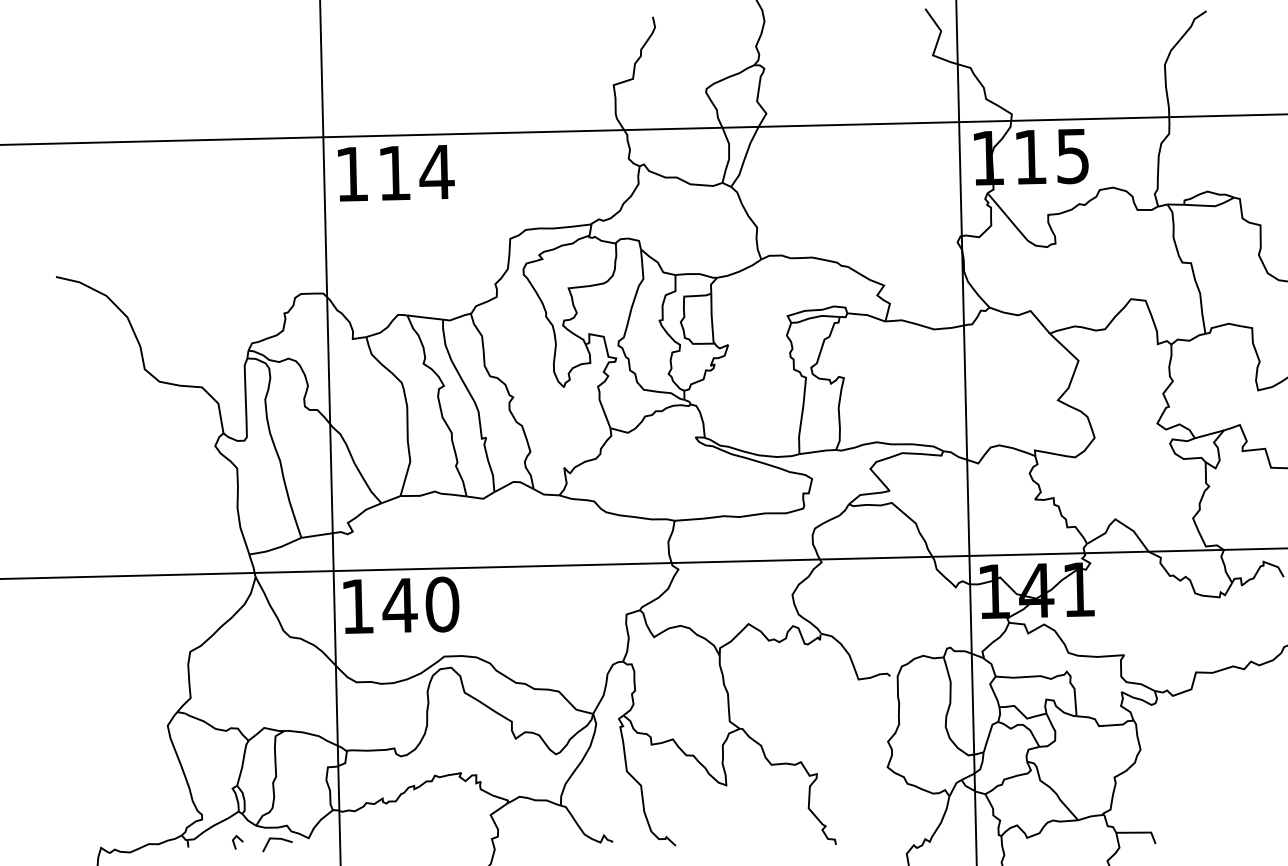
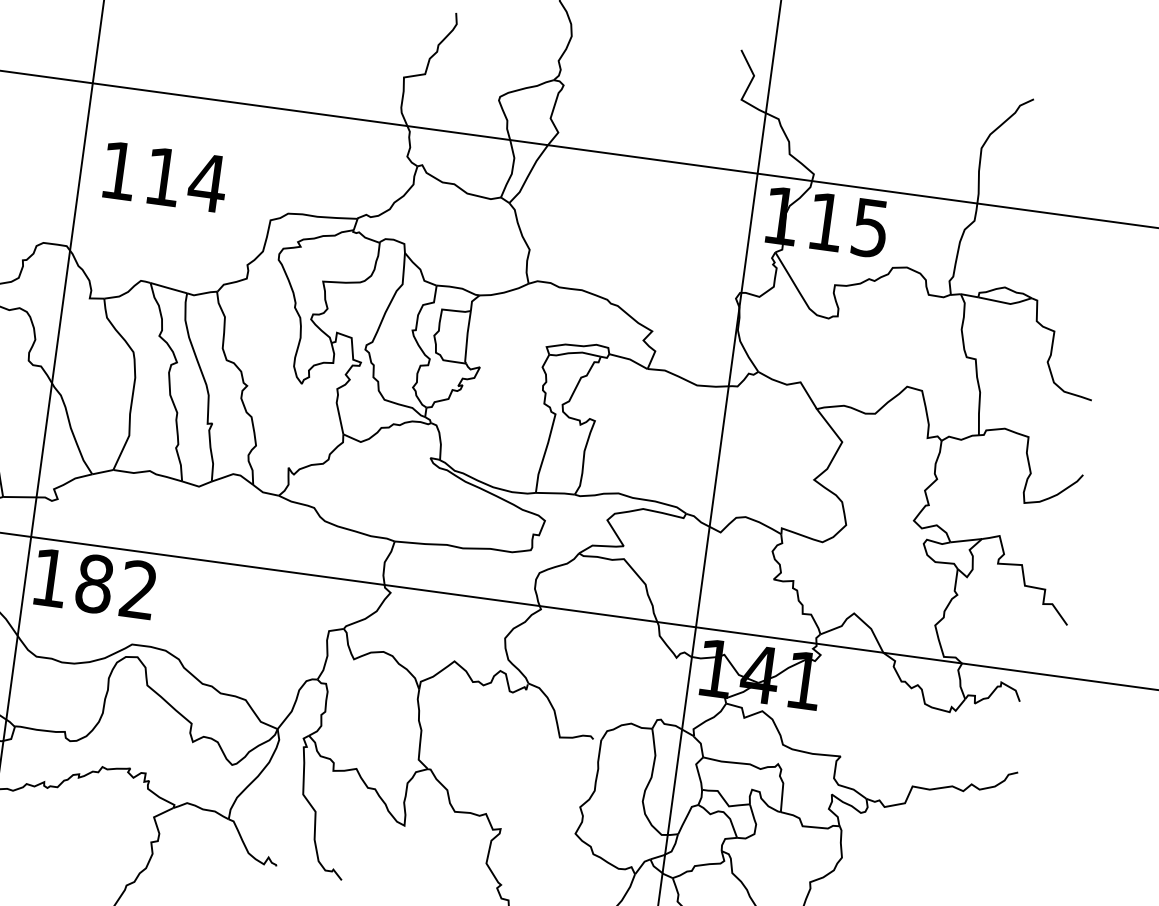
text: (395, 173) -> (164, 177), moved
text: (420, 604) -> (116, 586), 140 -> 182

